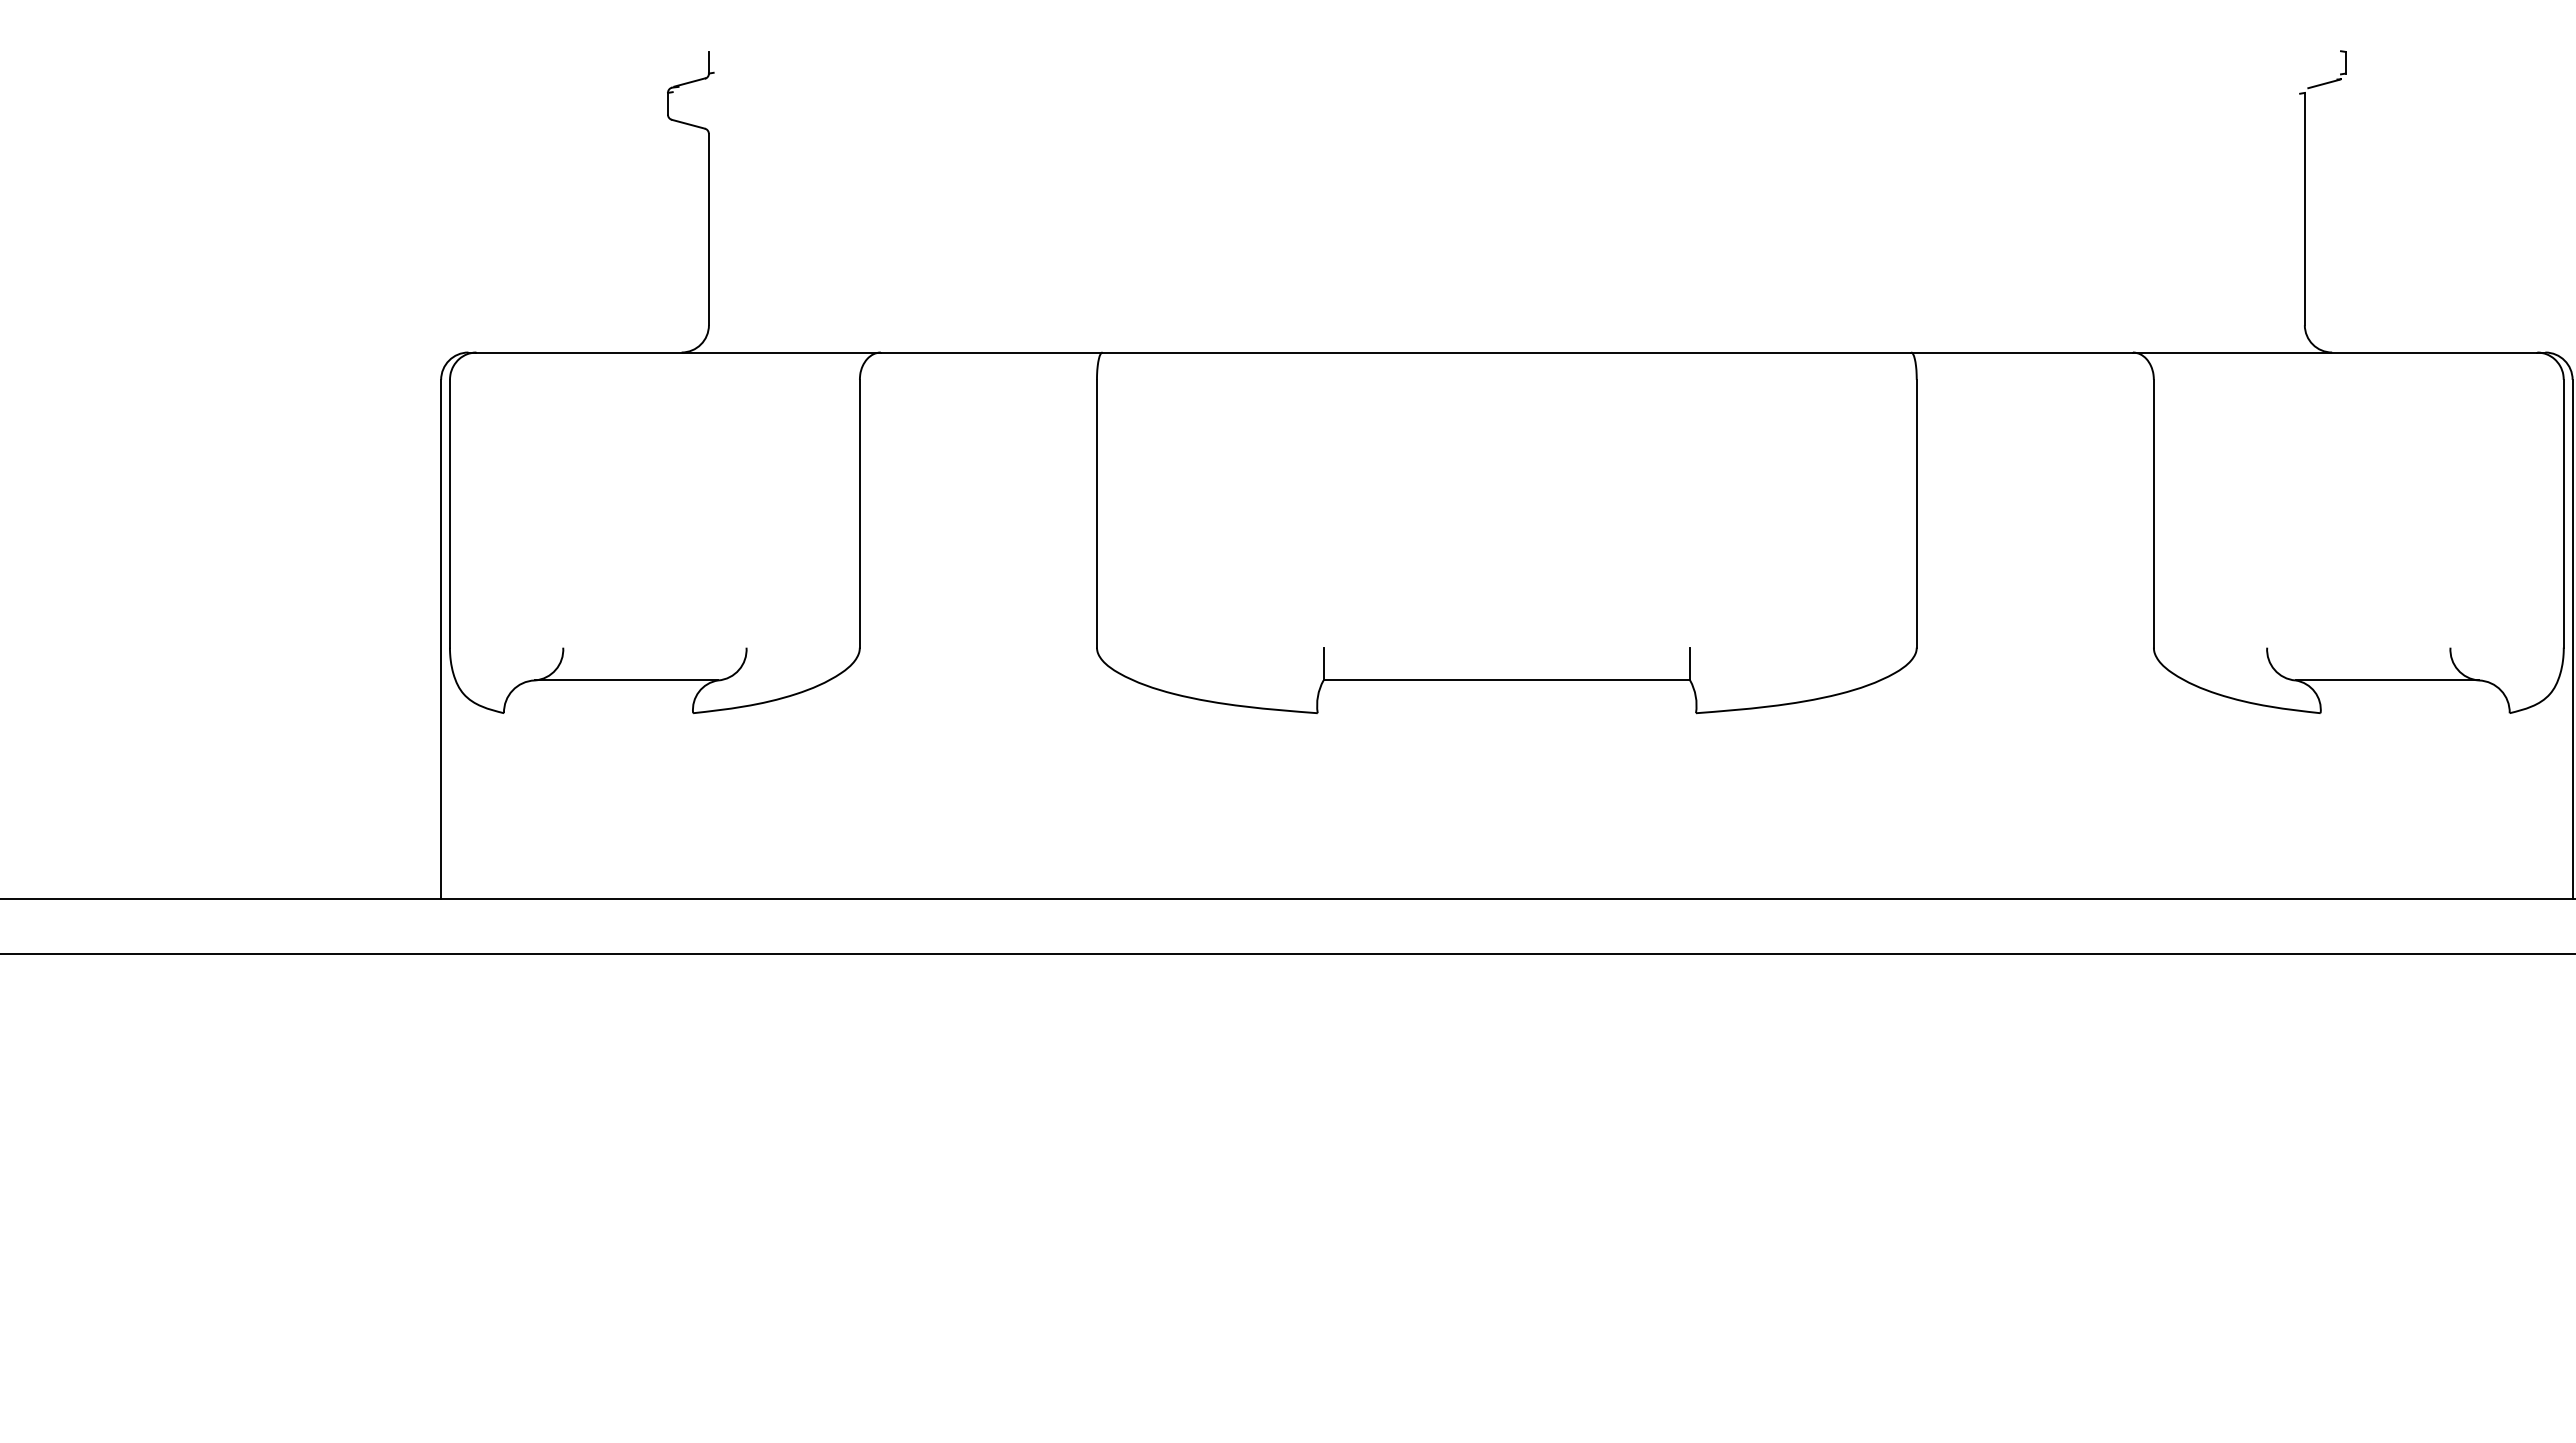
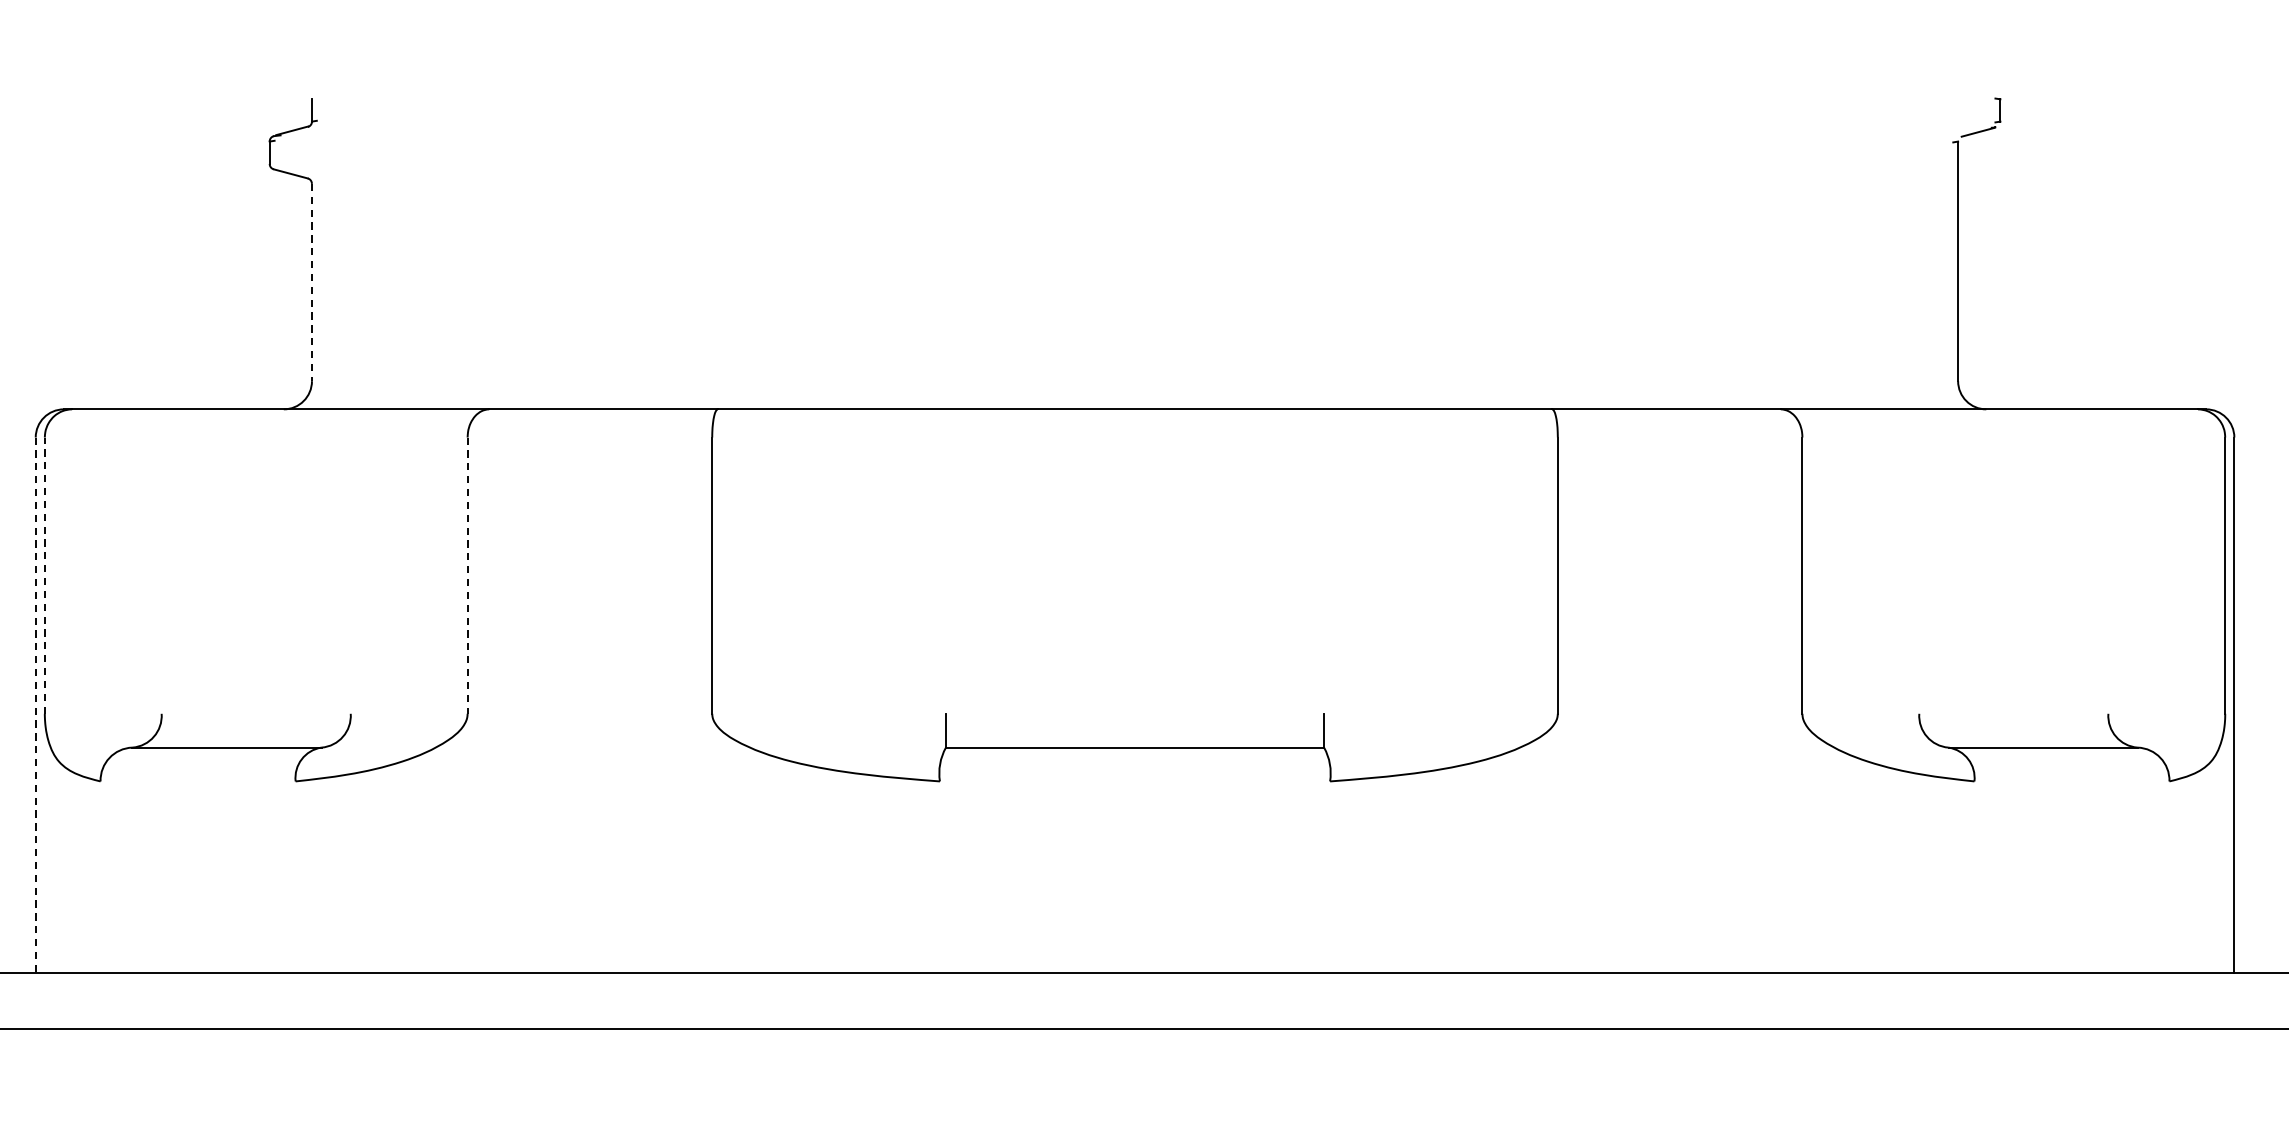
line: (708, 229) -> (311, 282), solid -> dashed
line: (449, 513) -> (44, 575), solid -> dashed
line: (859, 513) -> (467, 575), solid -> dashed
line: (441, 639) -> (36, 705), solid -> dashed

